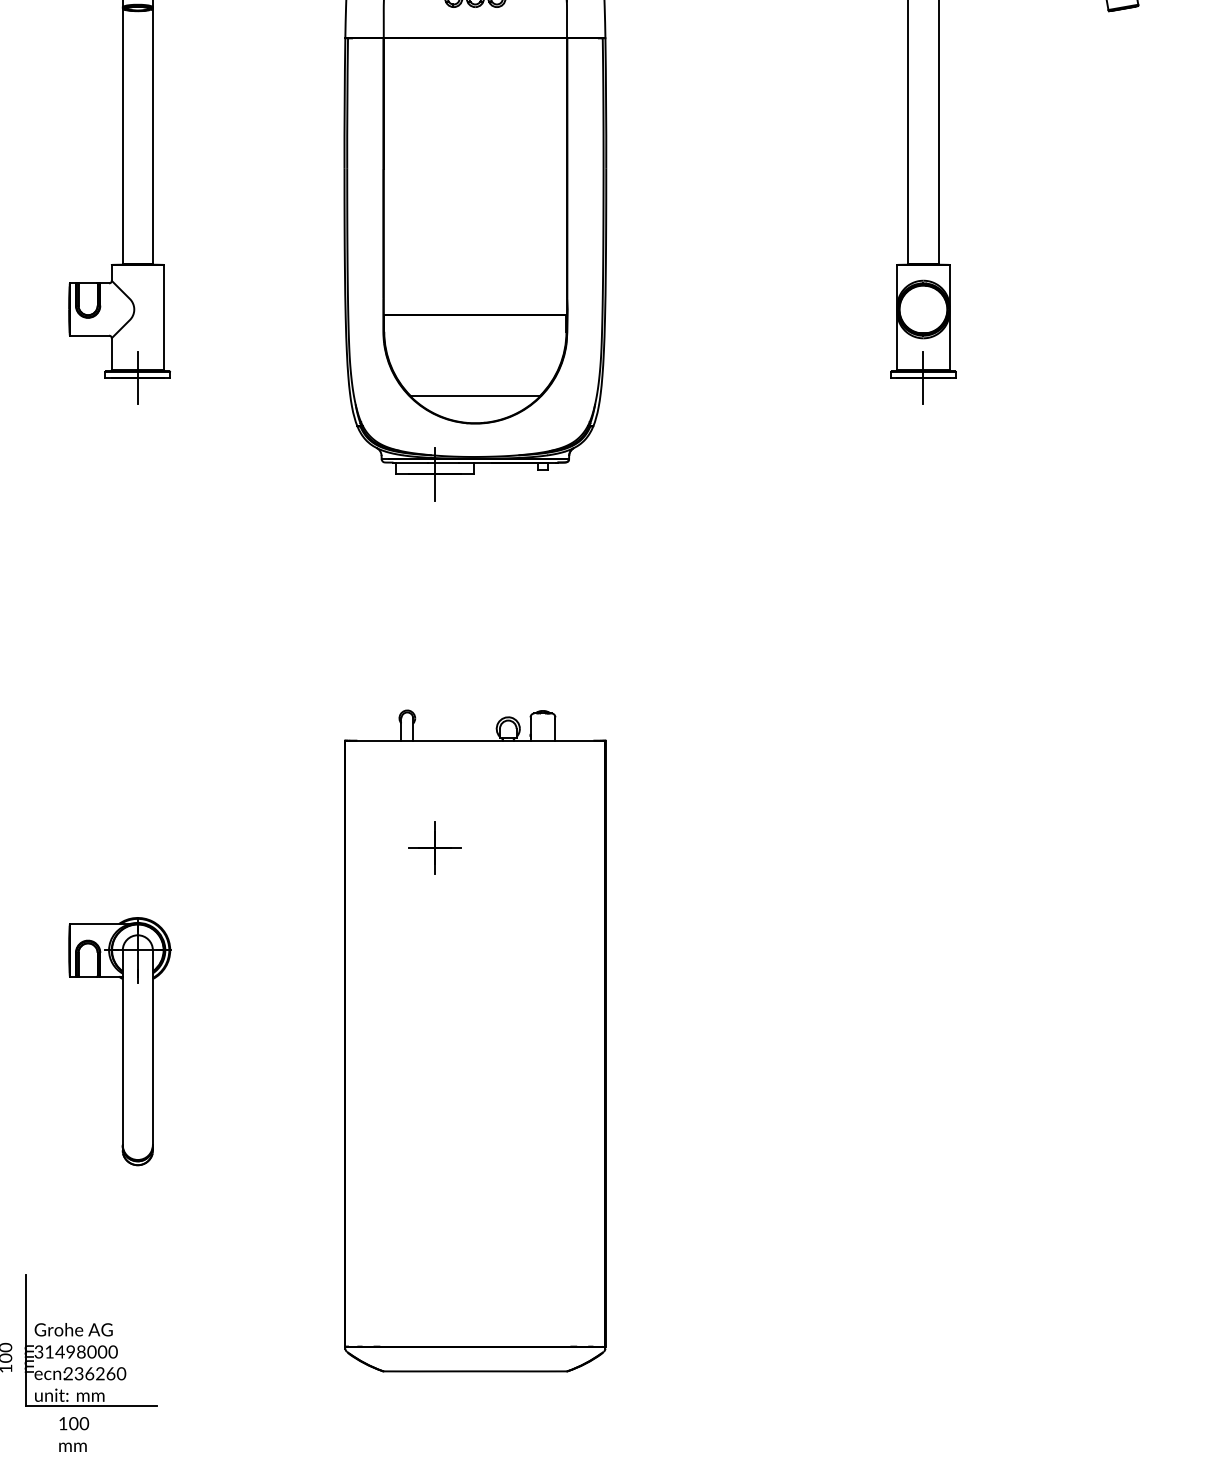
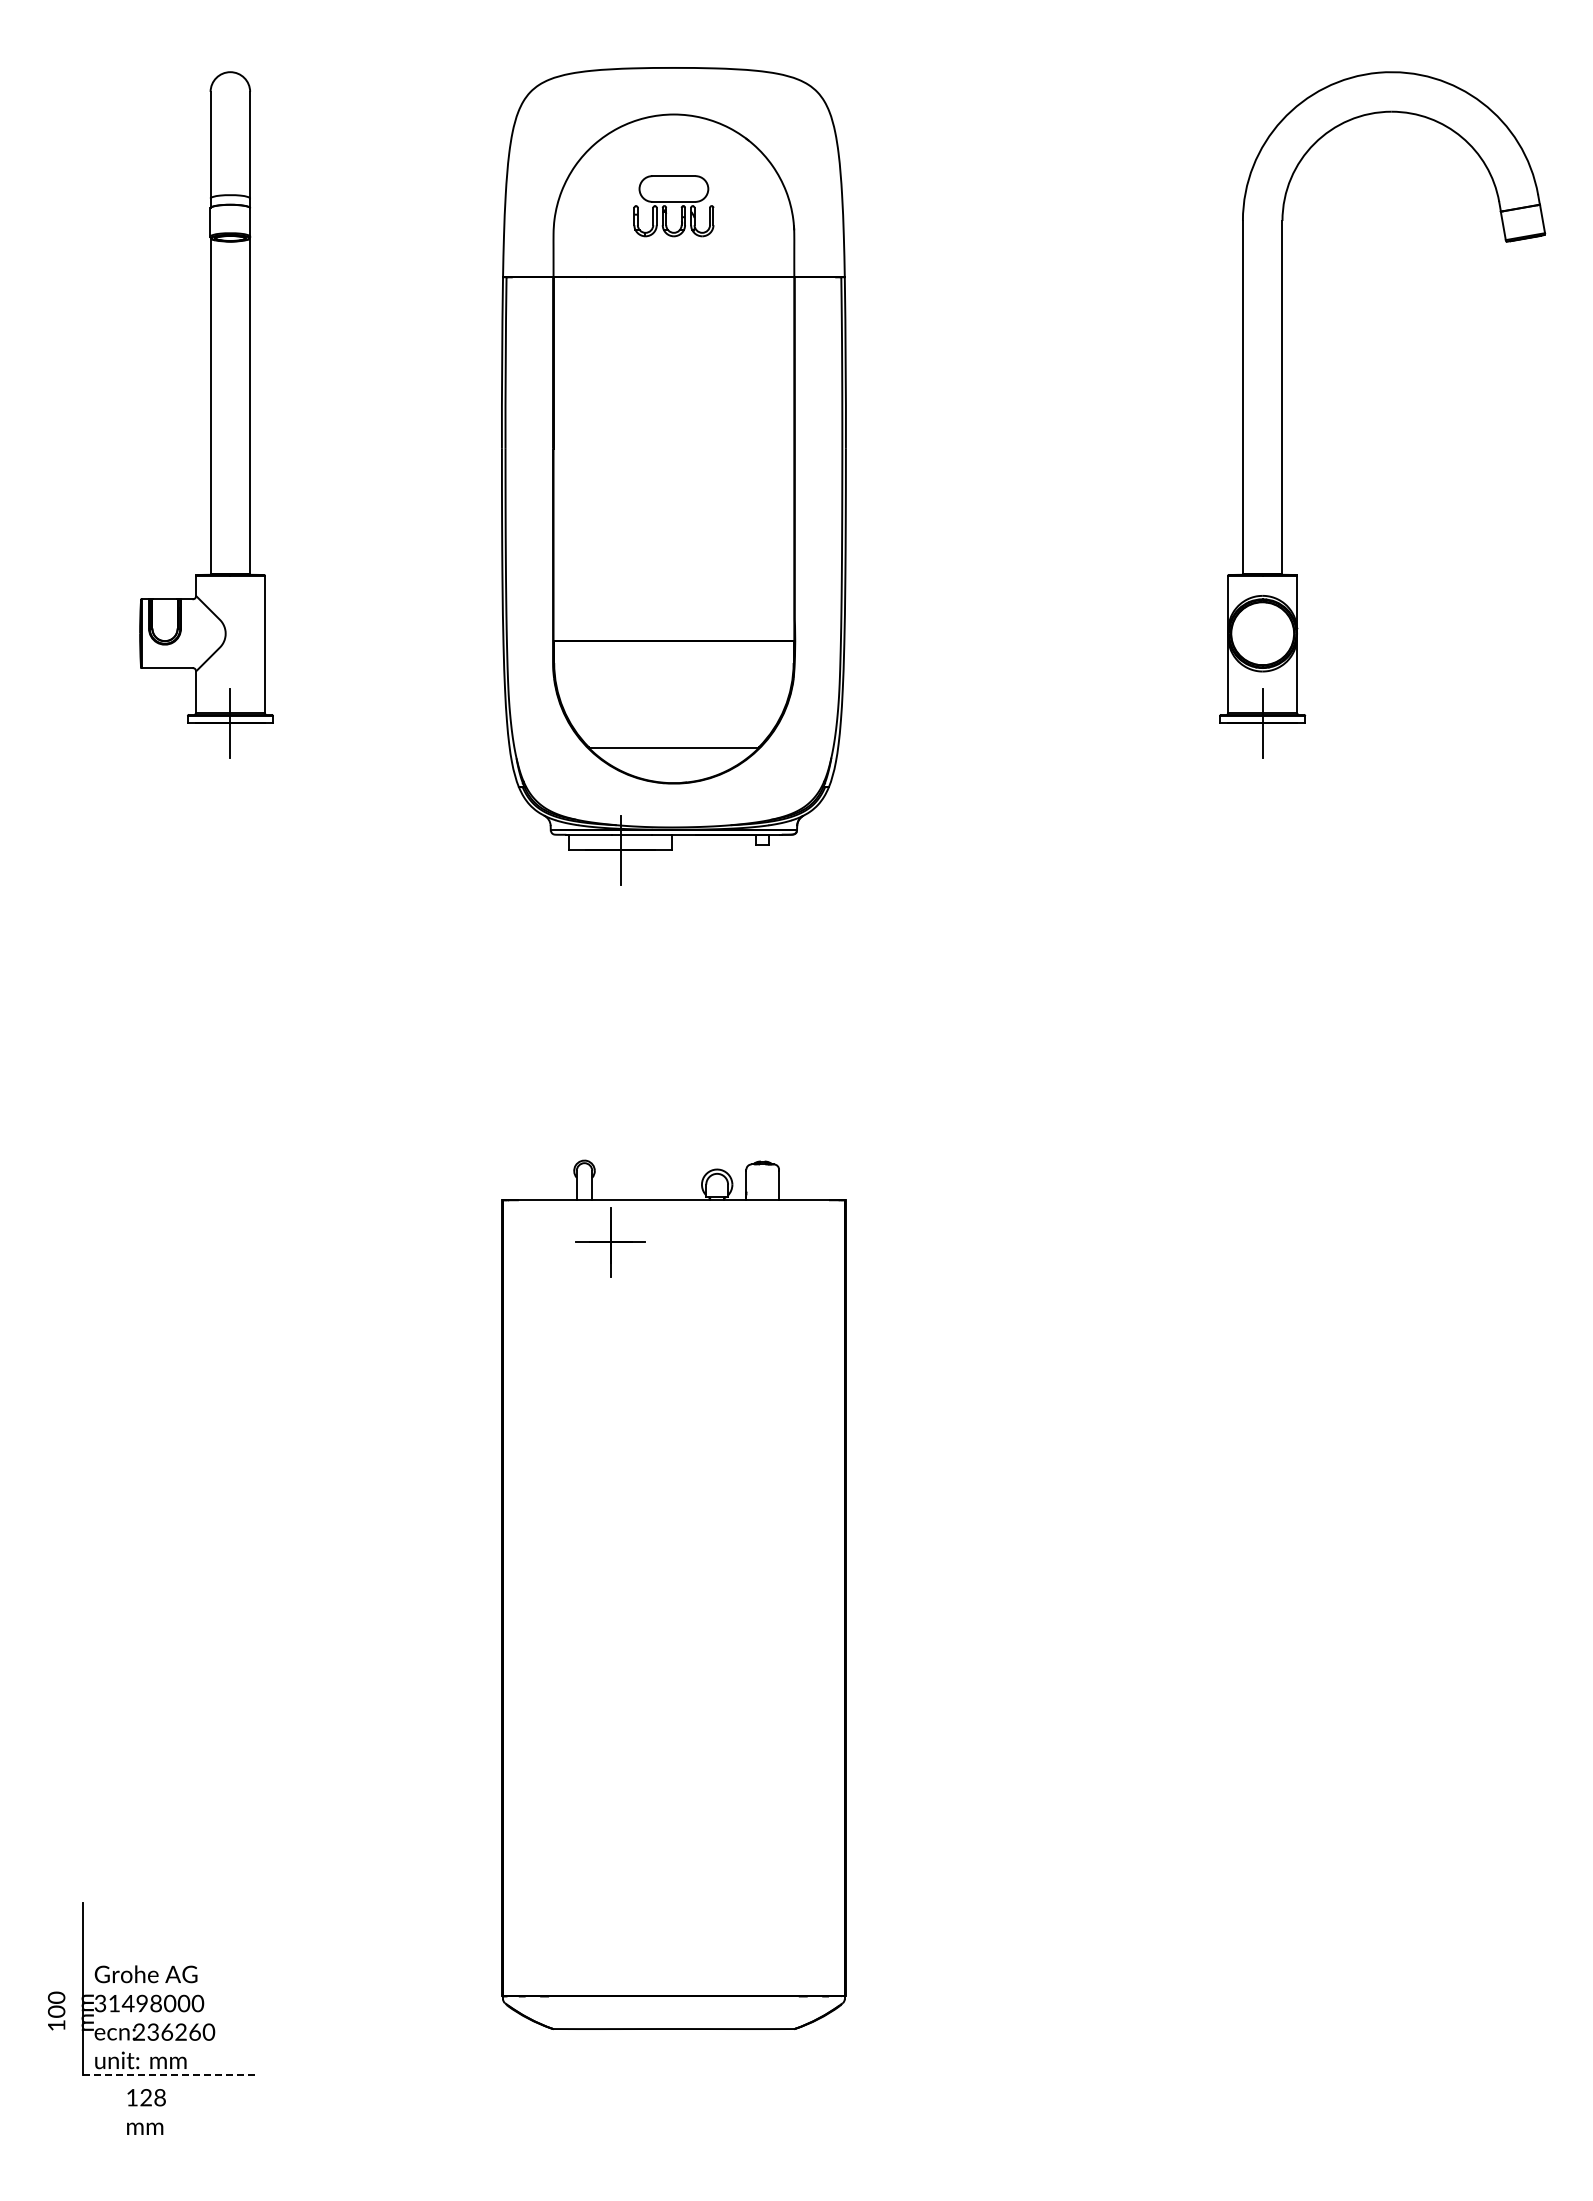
part: (434, 848) -> (610, 1242), moved
part: (119, 1041) -> (206, 1595), removed
line: (91, 1405) -> (169, 2074), solid -> dashed
text: (79, 1423) -> (153, 2097), 100 -> 128

